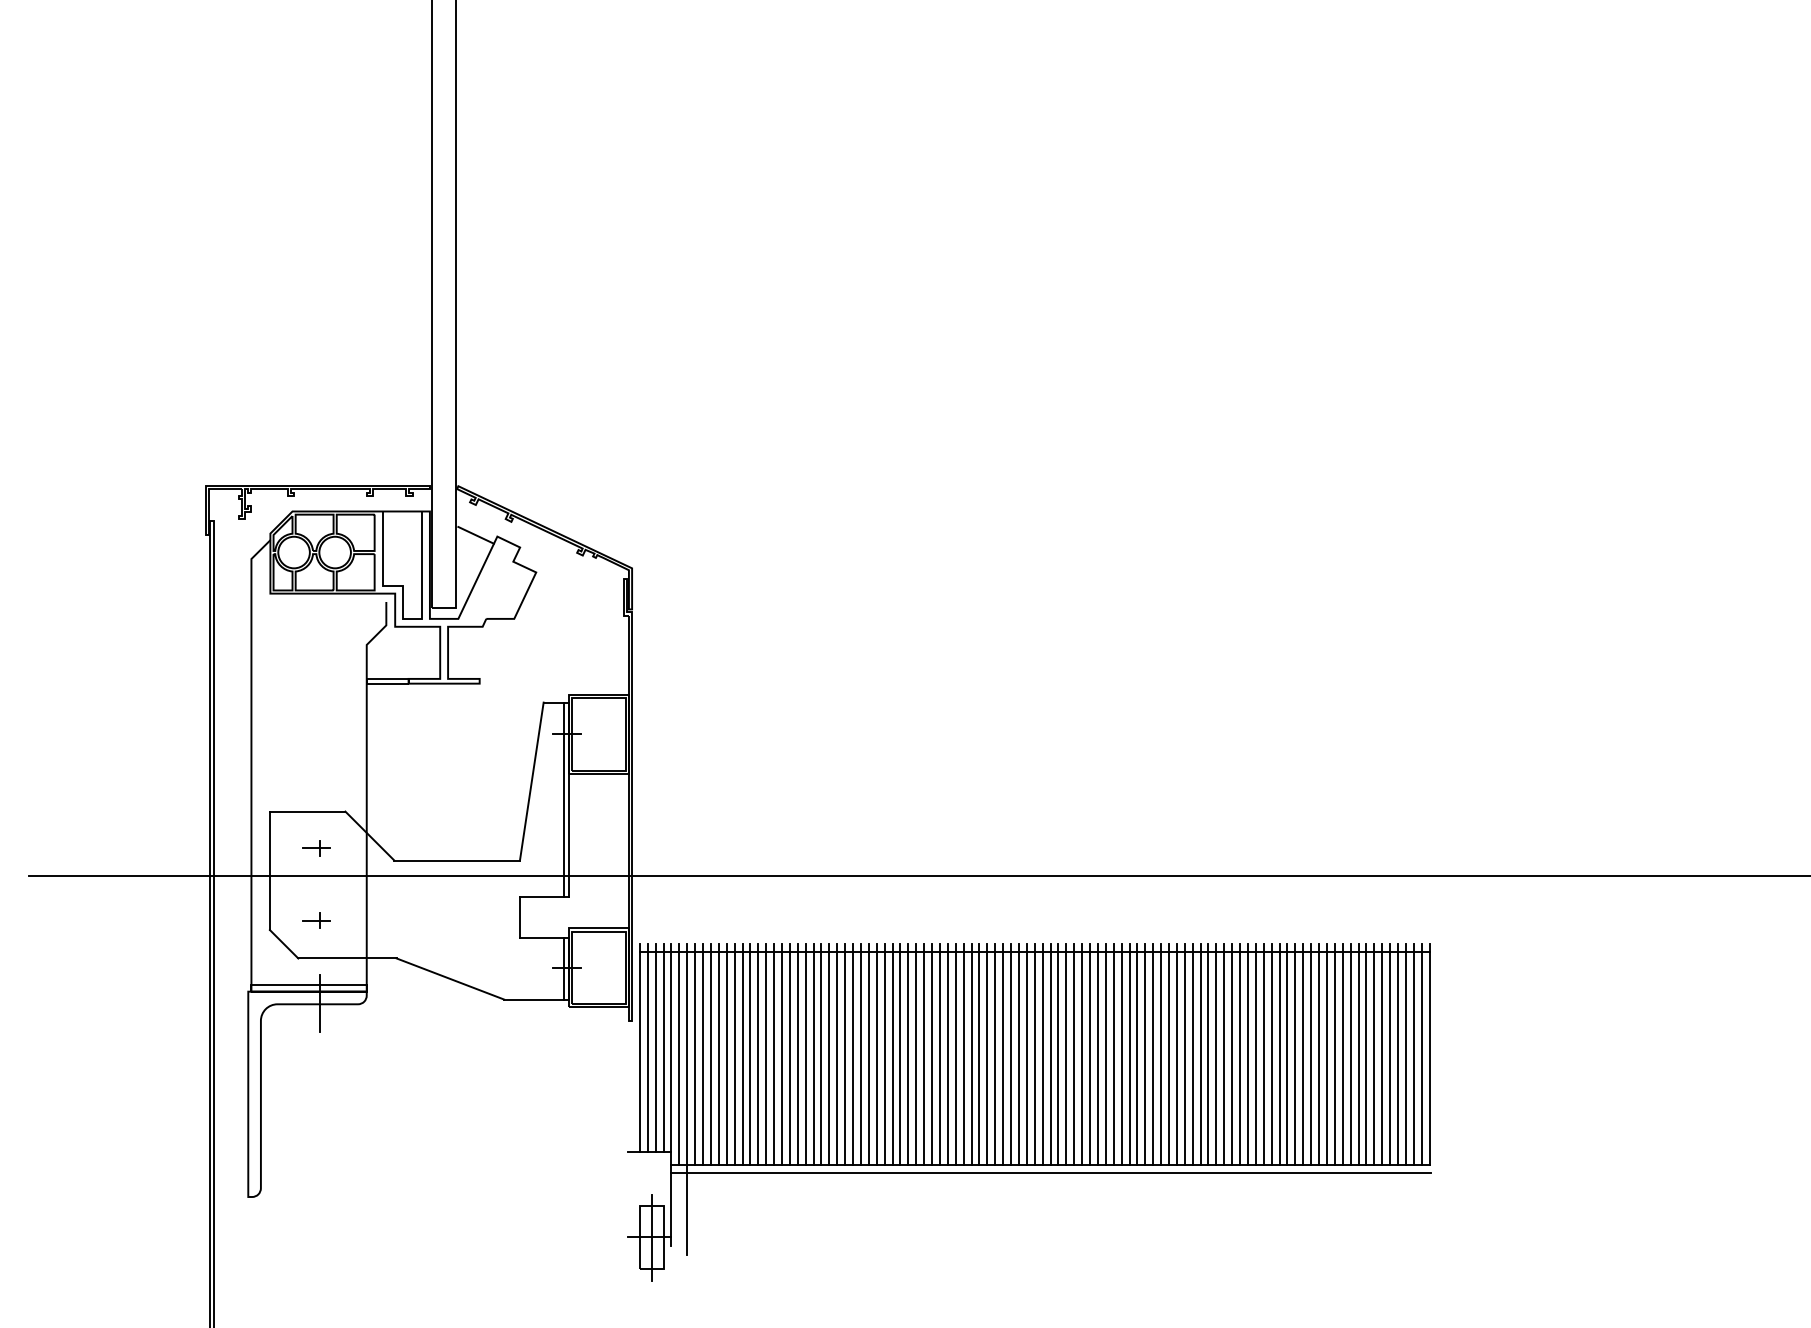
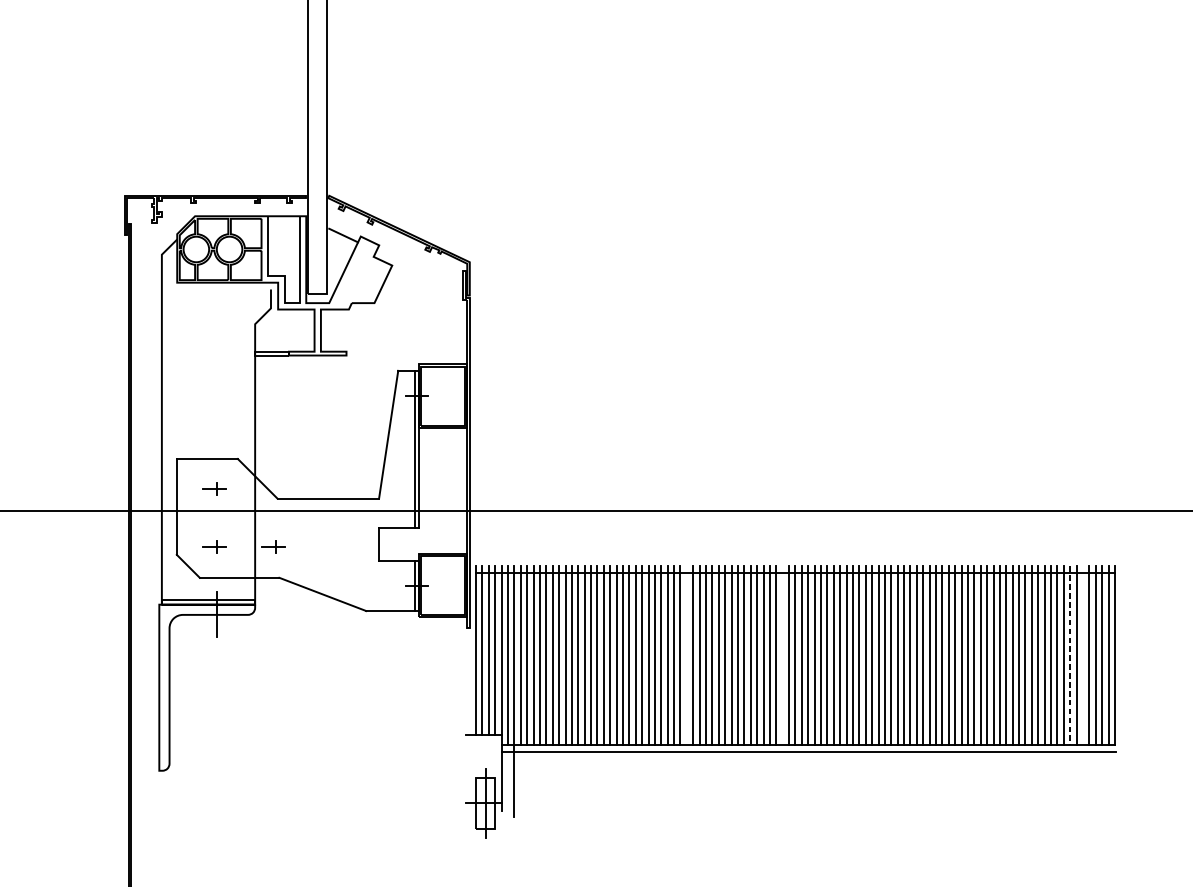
part: (389, 920) -> (273, 547), added
line: (900, 1054) -> (686, 655), removed
line: (1018, 1054) -> (782, 655), removed
line: (1374, 1054) -> (1070, 655), solid -> dashed
line: (1390, 1054) -> (1083, 655), removed

